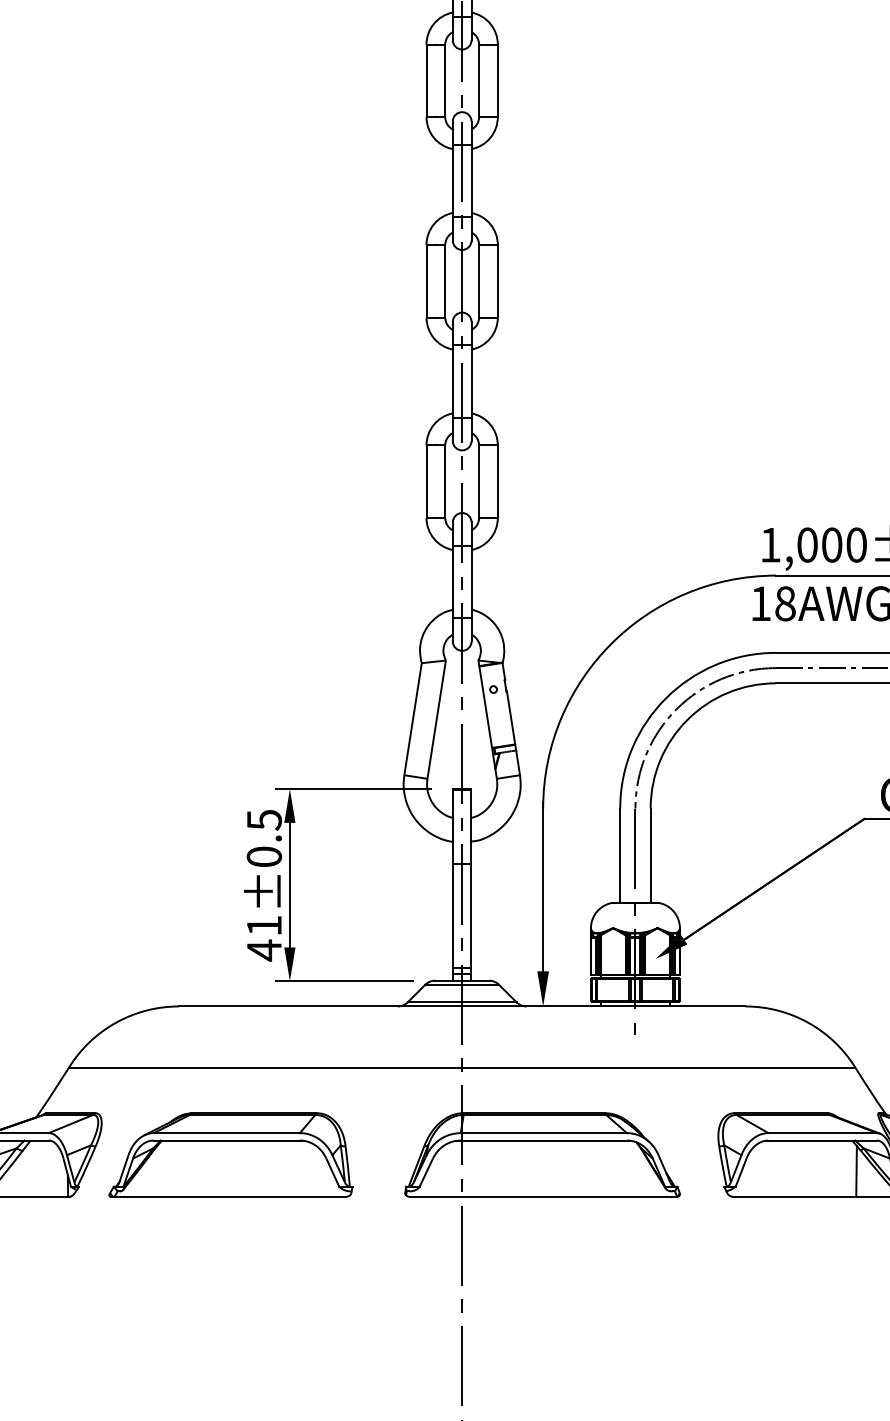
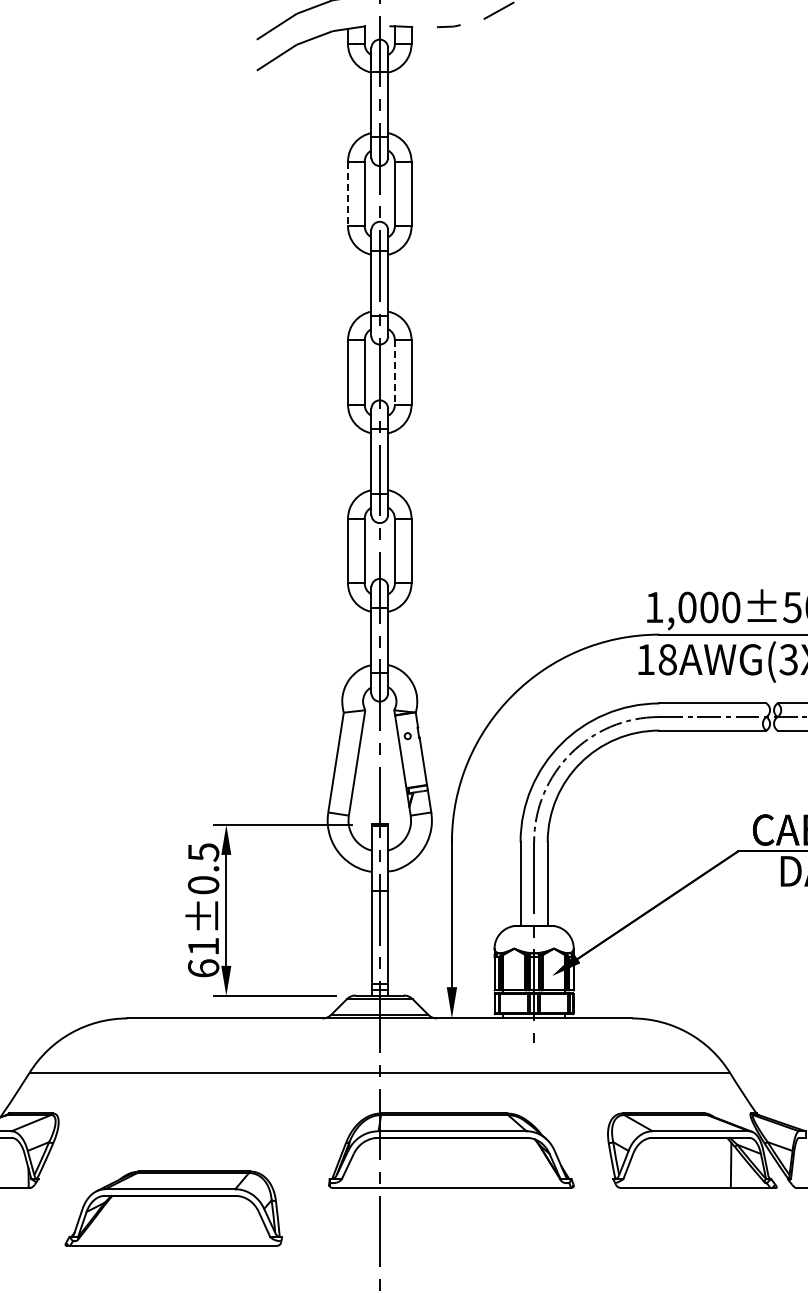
line: (427, 81) -> (348, 194), solid -> dashed
line: (478, 281) -> (394, 372), solid -> dashed
text: (264, 950) -> (203, 968), 41±0.5 -> 61±0.5
part: (230, 1154) -> (173, 1208), moved

